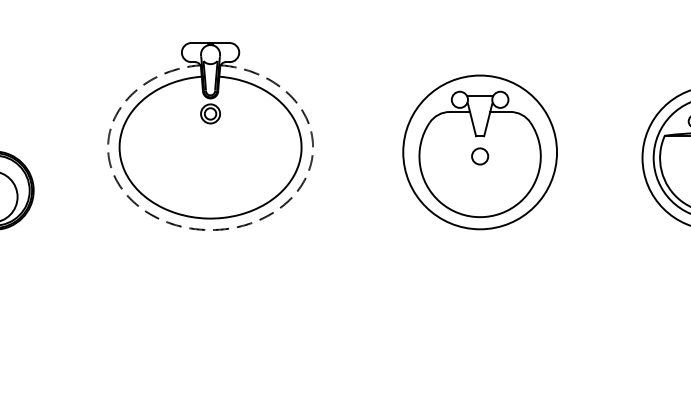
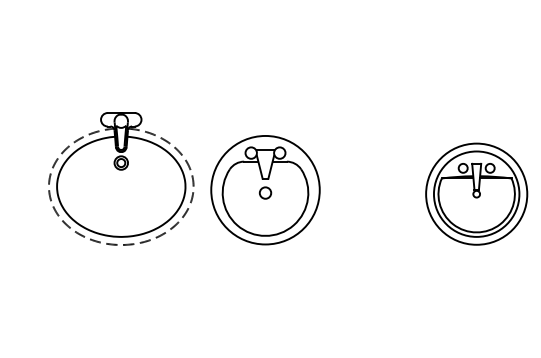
part: (480, 152) -> (265, 190), moved

